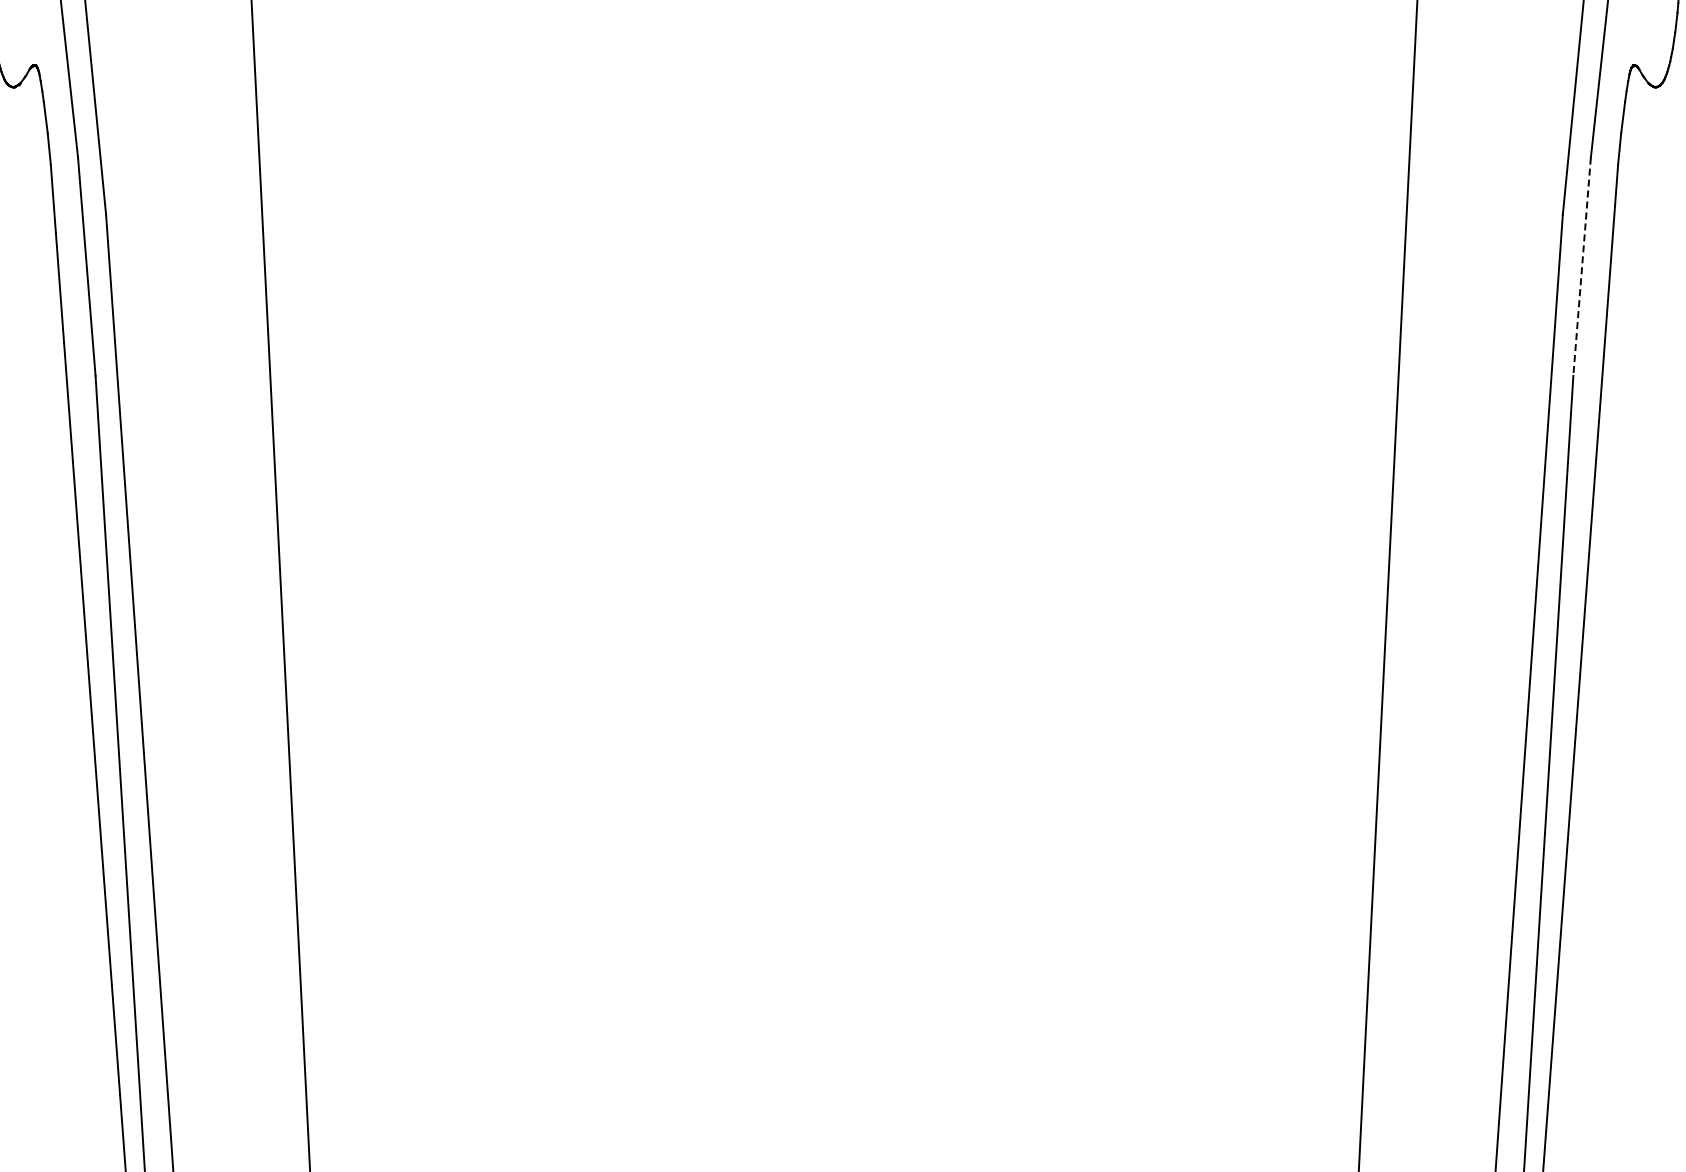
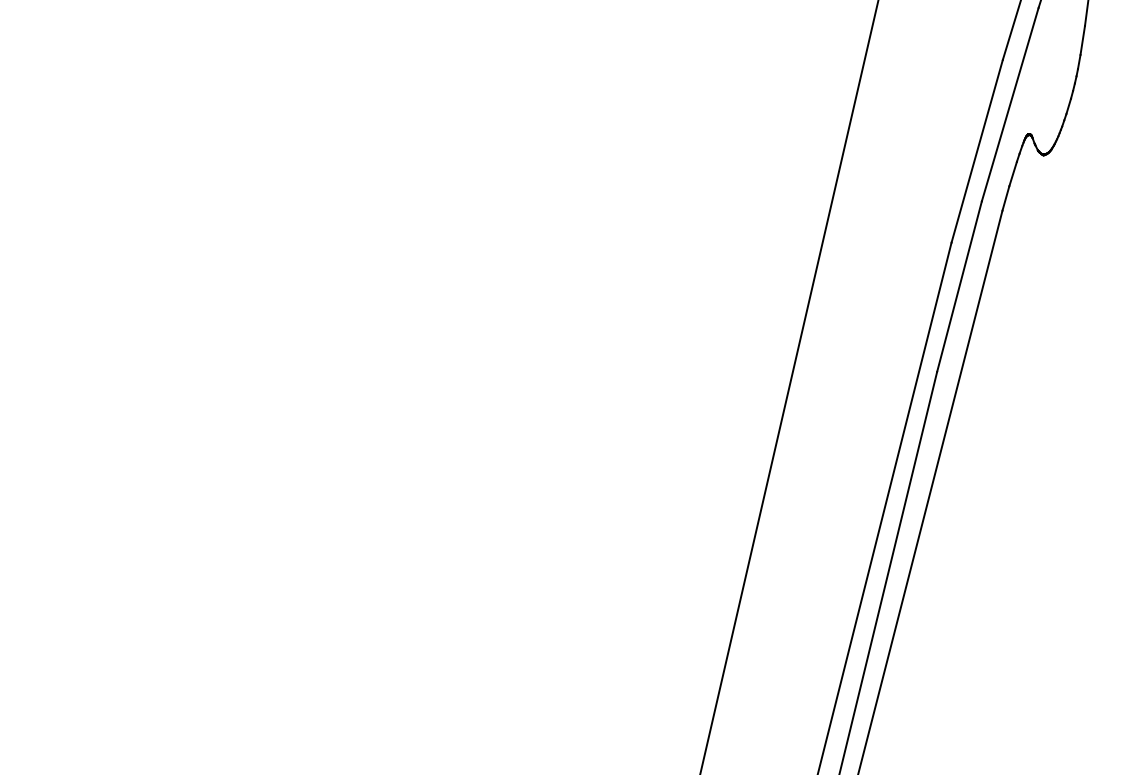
line: (1582, 267) -> (959, 287), dashed -> solid

